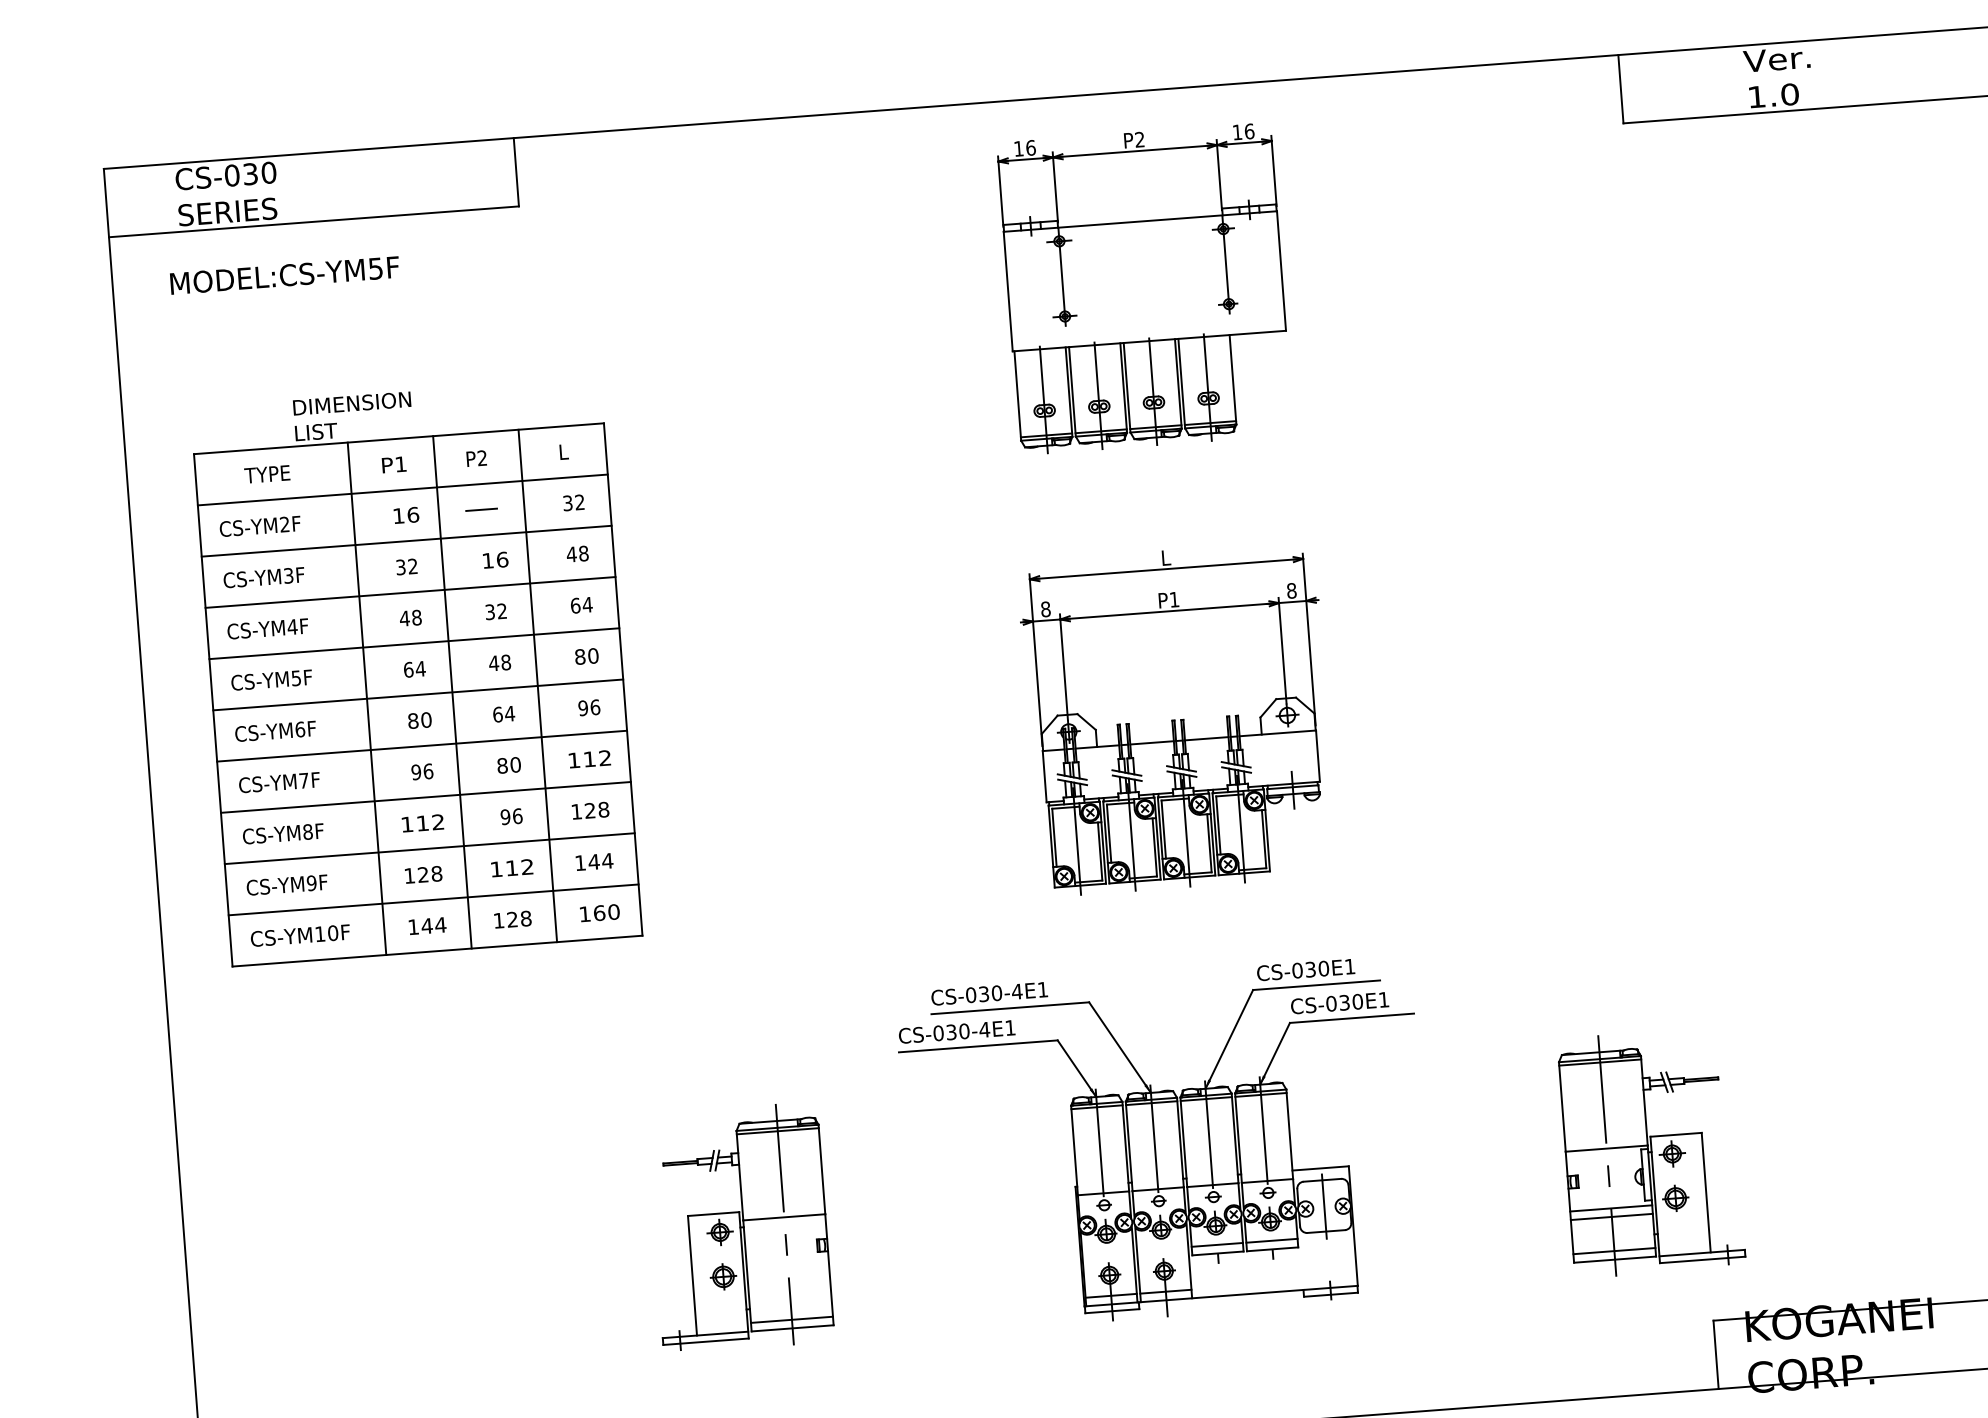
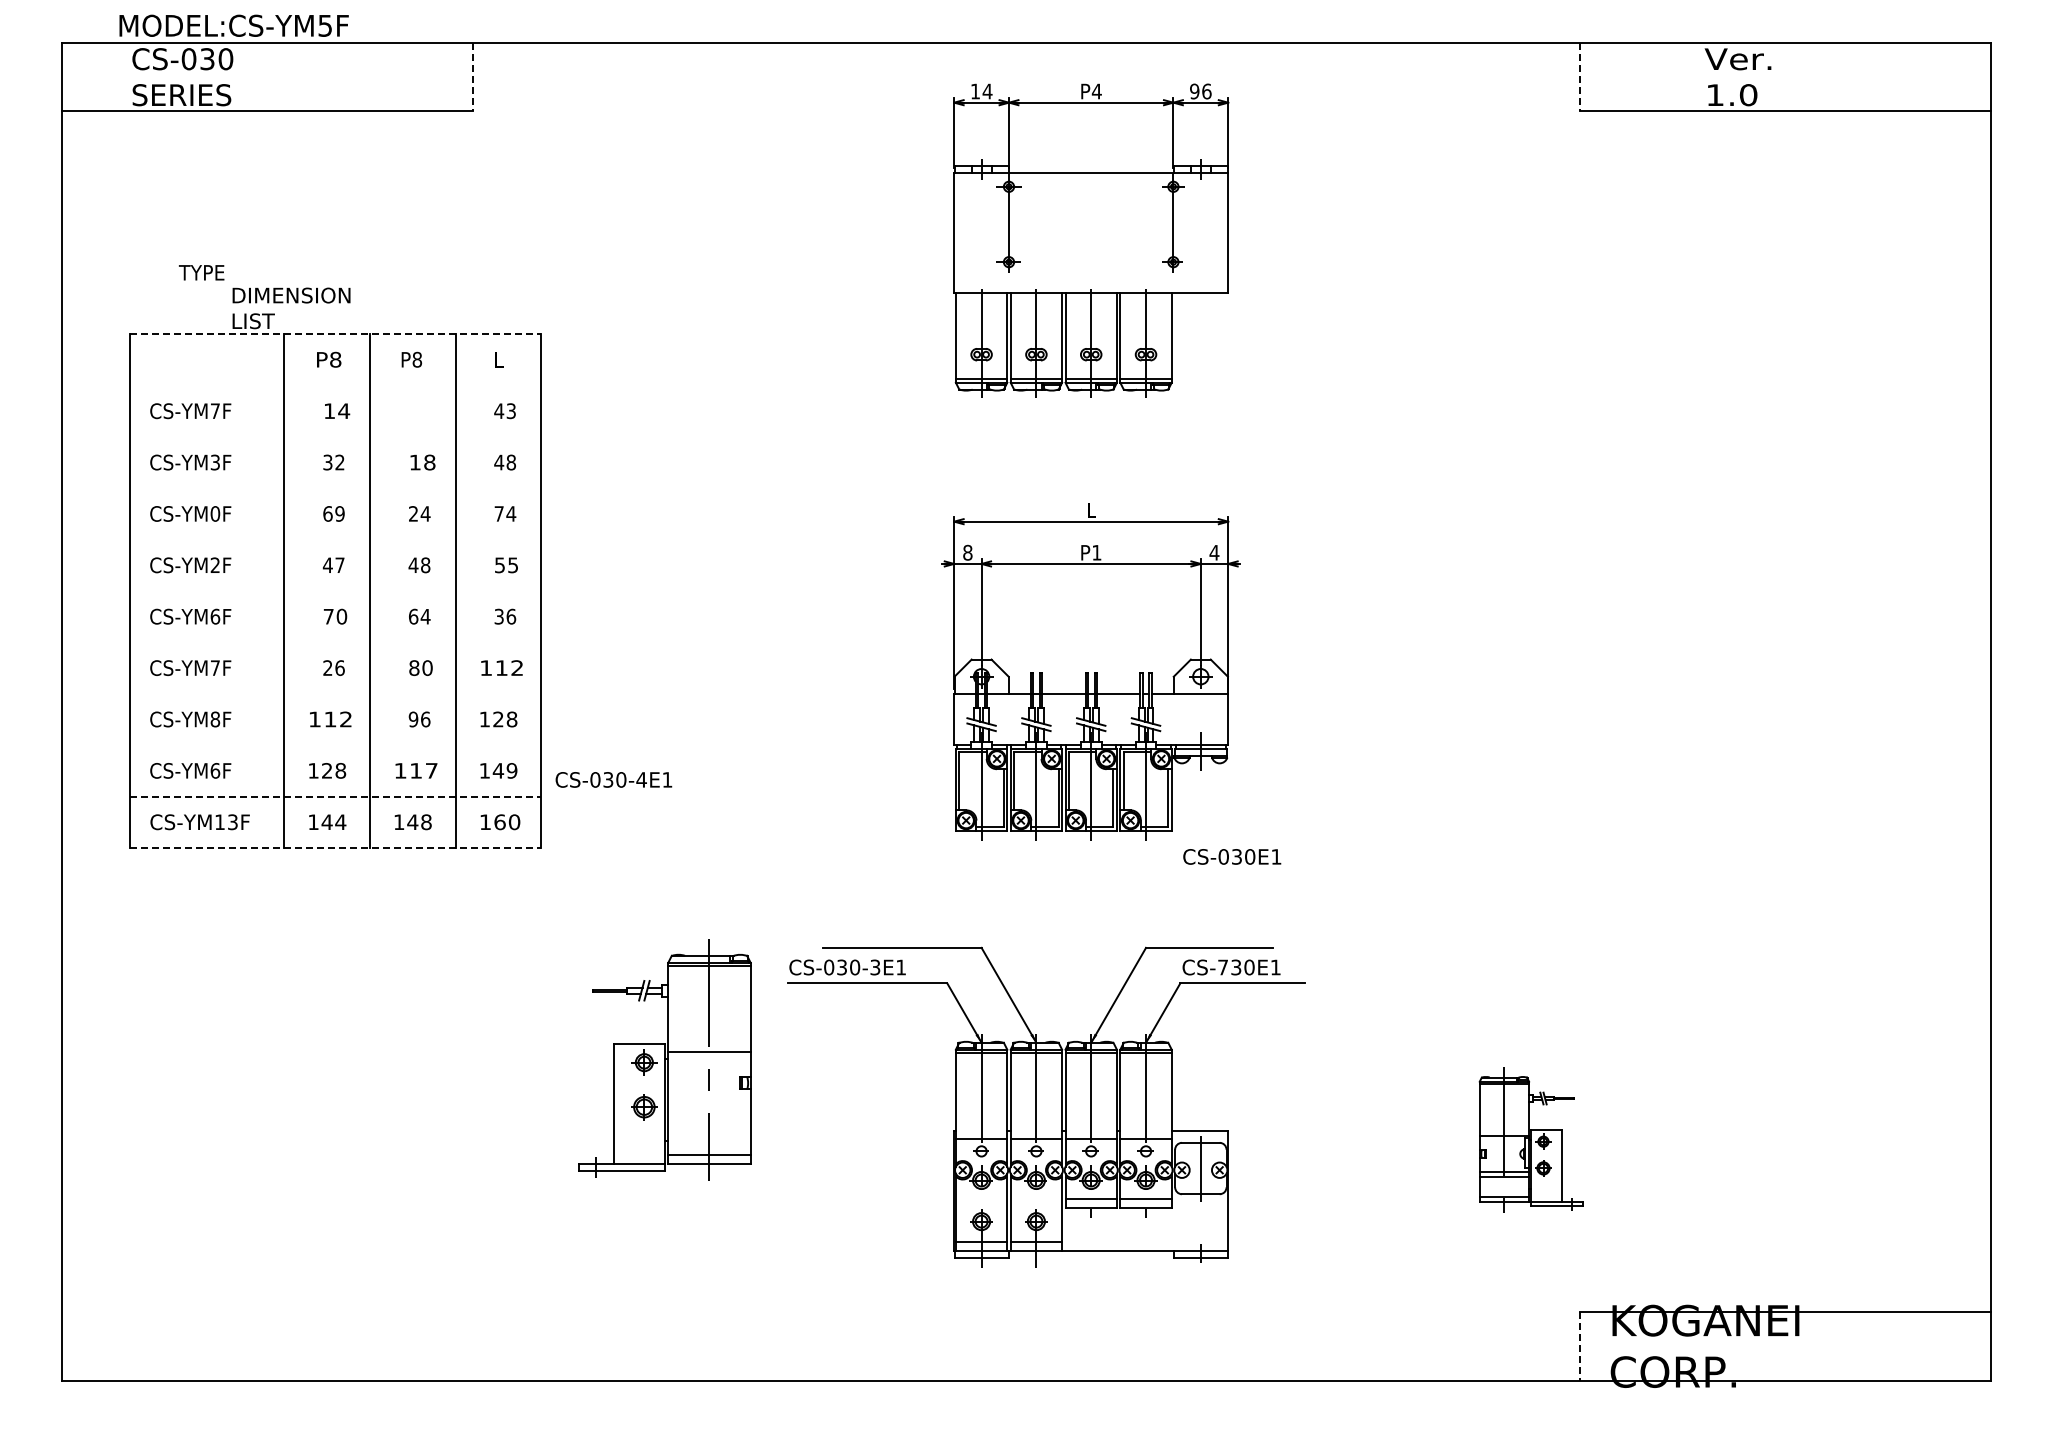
line: (1621, 89) -> (1580, 77), solid -> dashed
text: (1237, 132) -> (1194, 91), 16 -> 96
text: (1139, 139) -> (1096, 91), P2 -> P4
text: (1030, 147) -> (987, 91), 16 -> 14
line: (516, 172) -> (472, 77), solid -> dashed
text: (284, 275) -> (233, 25), moved
line: (398, 439) -> (335, 334), solid -> dashed
text: (482, 457) -> (417, 359), P2 -> P8
text: (400, 464) -> (335, 359), P1 -> P8
text: (267, 474) -> (201, 272), moved
line: (402, 489) -> (335, 385), removed
text: (573, 503) -> (504, 411), 32 -> 43
line: (481, 510) -> (412, 411), removed
text: (413, 515) -> (344, 411), 16 -> 14
text: (283, 523) -> (214, 410), CS-YM2F -> CS-YM7F
line: (406, 540) -> (335, 436), removed
text: (502, 559) -> (429, 462), 16 -> 18
text: (1291, 590) -> (1214, 552), 8 -> 4
line: (410, 592) -> (335, 488), removed
text: (575, 605) -> (499, 513), 64 -> 74
text: (496, 611) -> (419, 513), 32 -> 24
text: (410, 617) -> (333, 513), 48 -> 69
text: (292, 626) -> (215, 513), CS-YM4F -> CS-YM0F
line: (414, 643) -> (335, 539), removed
text: (586, 656) -> (506, 565), 80 -> 55
text: (414, 669) -> (333, 565), 64 -> 47
text: (295, 678) -> (214, 565), CS-YM5F -> CS-YM2F
line: (418, 695) -> (335, 591), removed
text: (582, 708) -> (498, 616), 96 -> 36
text: (413, 720) -> (328, 616), 80 -> 70
line: (421, 746) -> (335, 642), removed
text: (415, 771) -> (327, 667), 96 -> 26
line: (425, 797) -> (335, 693), removed
line: (429, 848) -> (335, 745), removed
text: (607, 860) -> (511, 770), 144 -> 149
text: (527, 866) -> (431, 770), 112 -> 117
text: (311, 882) -> (215, 770), CS-YM9F -> CS-YM6F
line: (433, 899) -> (335, 796), solid -> dashed
text: (512, 918) -> (412, 821), 128 -> 148
text: (332, 933) -> (232, 822), CS-YM10F -> CS-YM13F
line: (437, 950) -> (335, 847), solid -> dashed
text: (1306, 969) -> (1232, 856), moved
text: (989, 993) -> (613, 779), moved
text: (1331, 1003) -> (1223, 967), CS-030E1 -> CS-730E1
text: (984, 1029) -> (875, 967), CS-030-4E1 -> CS-030-3E1
part: (1650, 1152) -> (1530, 1139), size x0.6
part: (739, 1227) -> (664, 1059), moved
line: (1716, 1354) -> (1580, 1346), solid -> dashed

